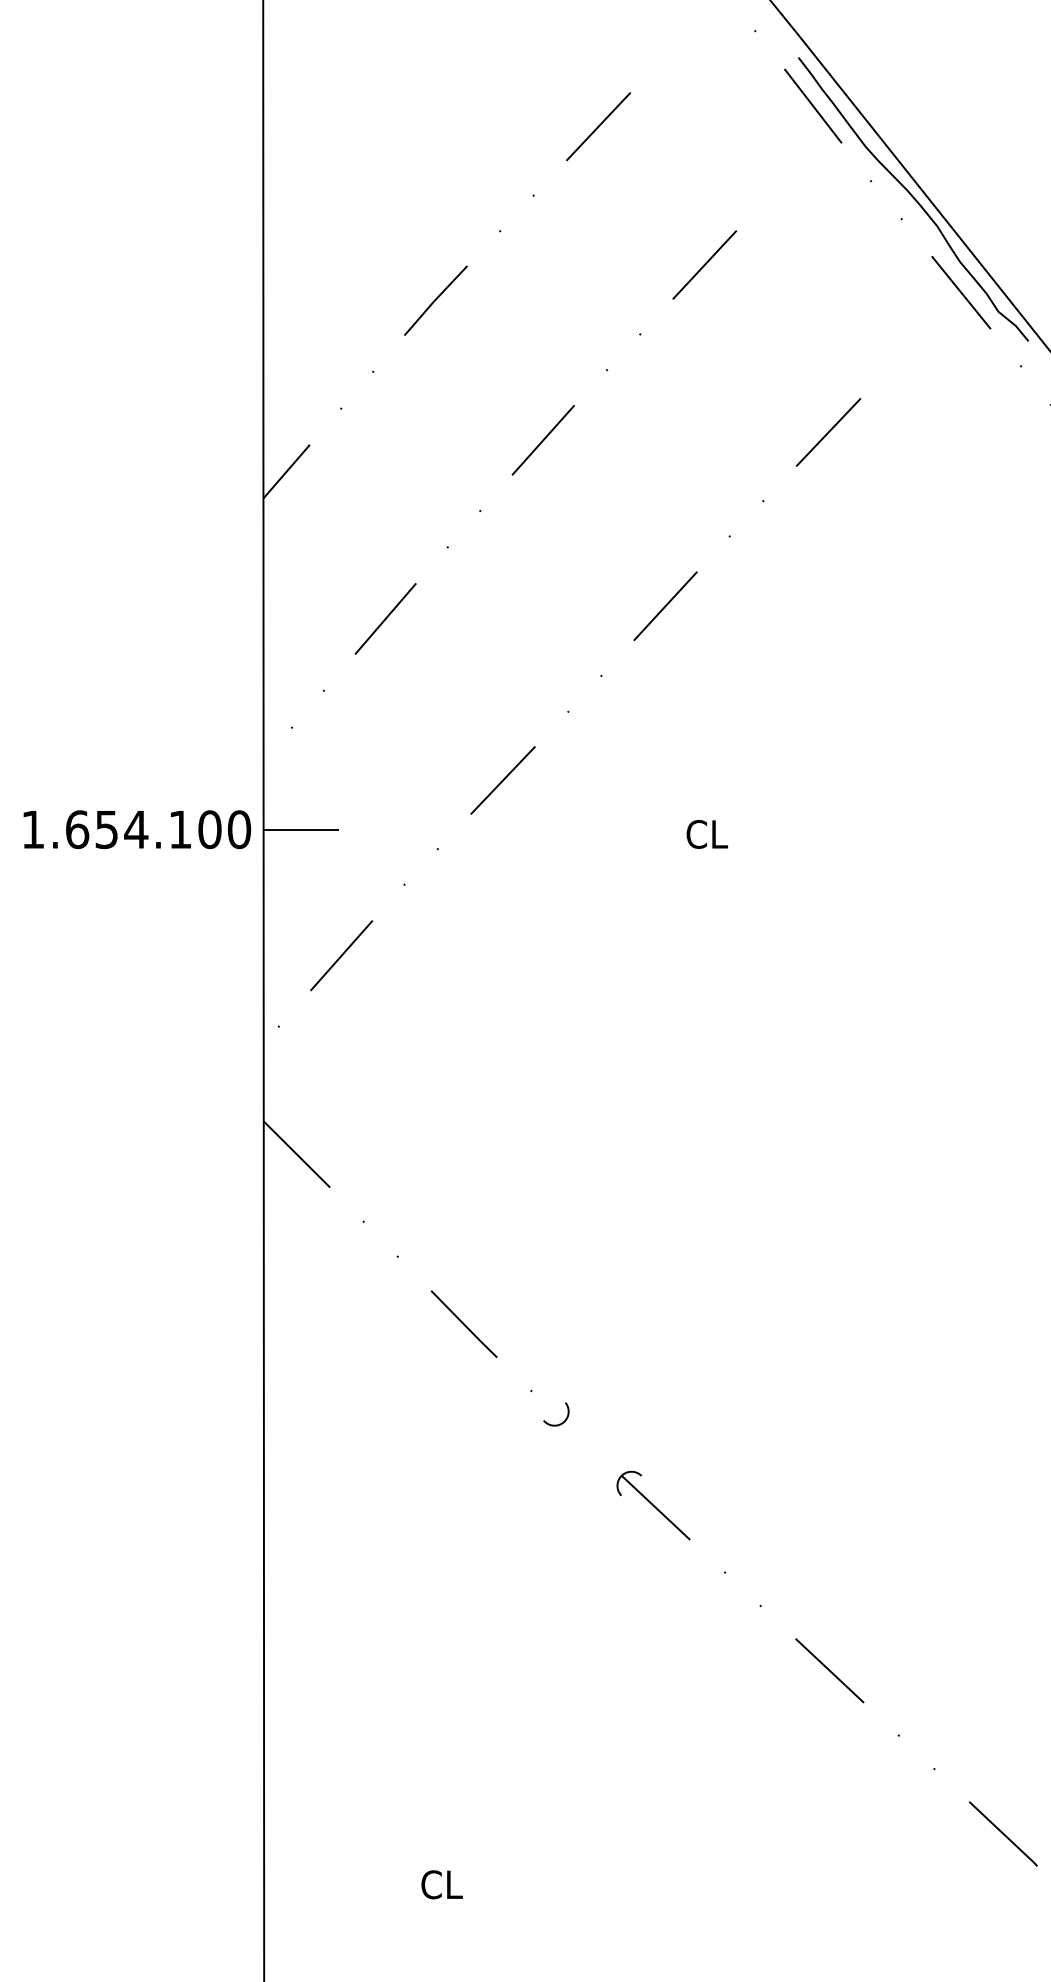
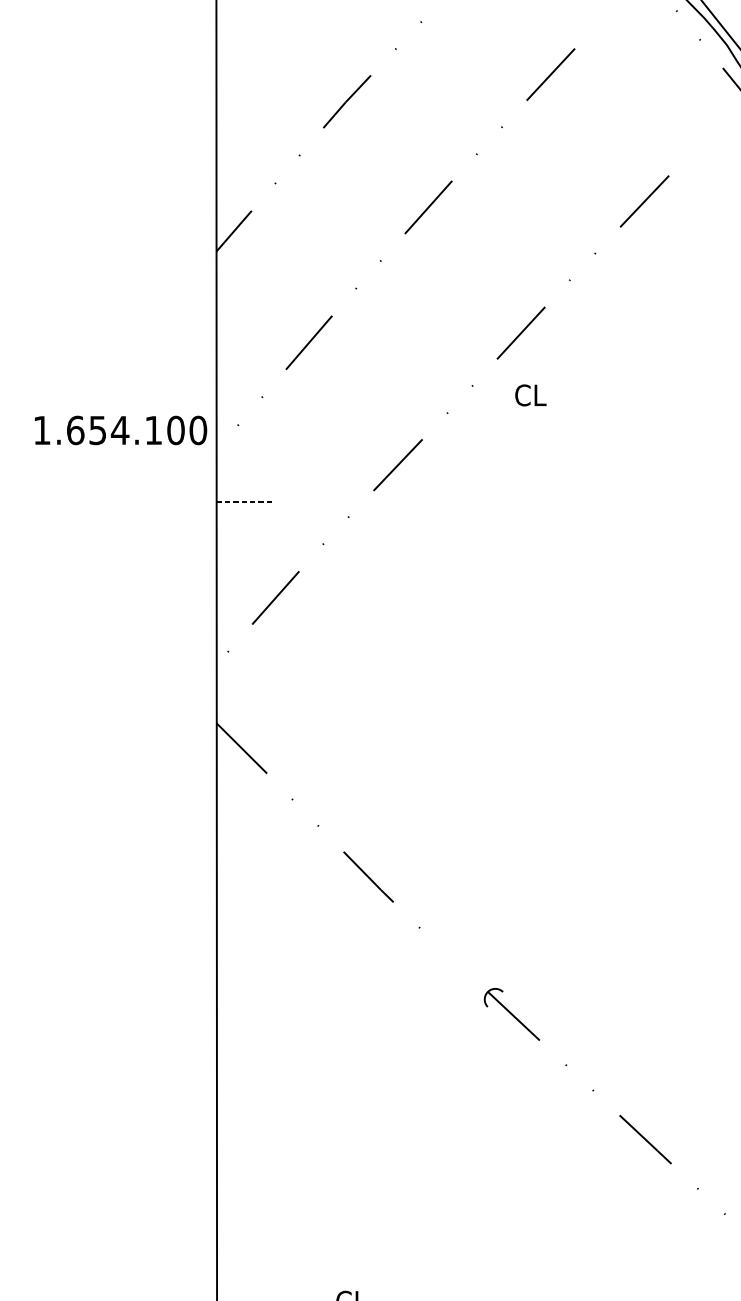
text: (137, 829) -> (121, 430), moved
line: (301, 829) -> (245, 502), solid -> dashed
text: (706, 834) -> (530, 395), moved
curve: (561, 1422) -> (442, 951), removed

